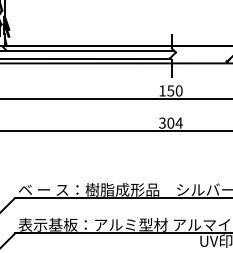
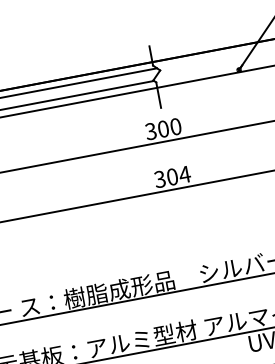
text: (166, 90) -> (156, 129), 150 -> 300

